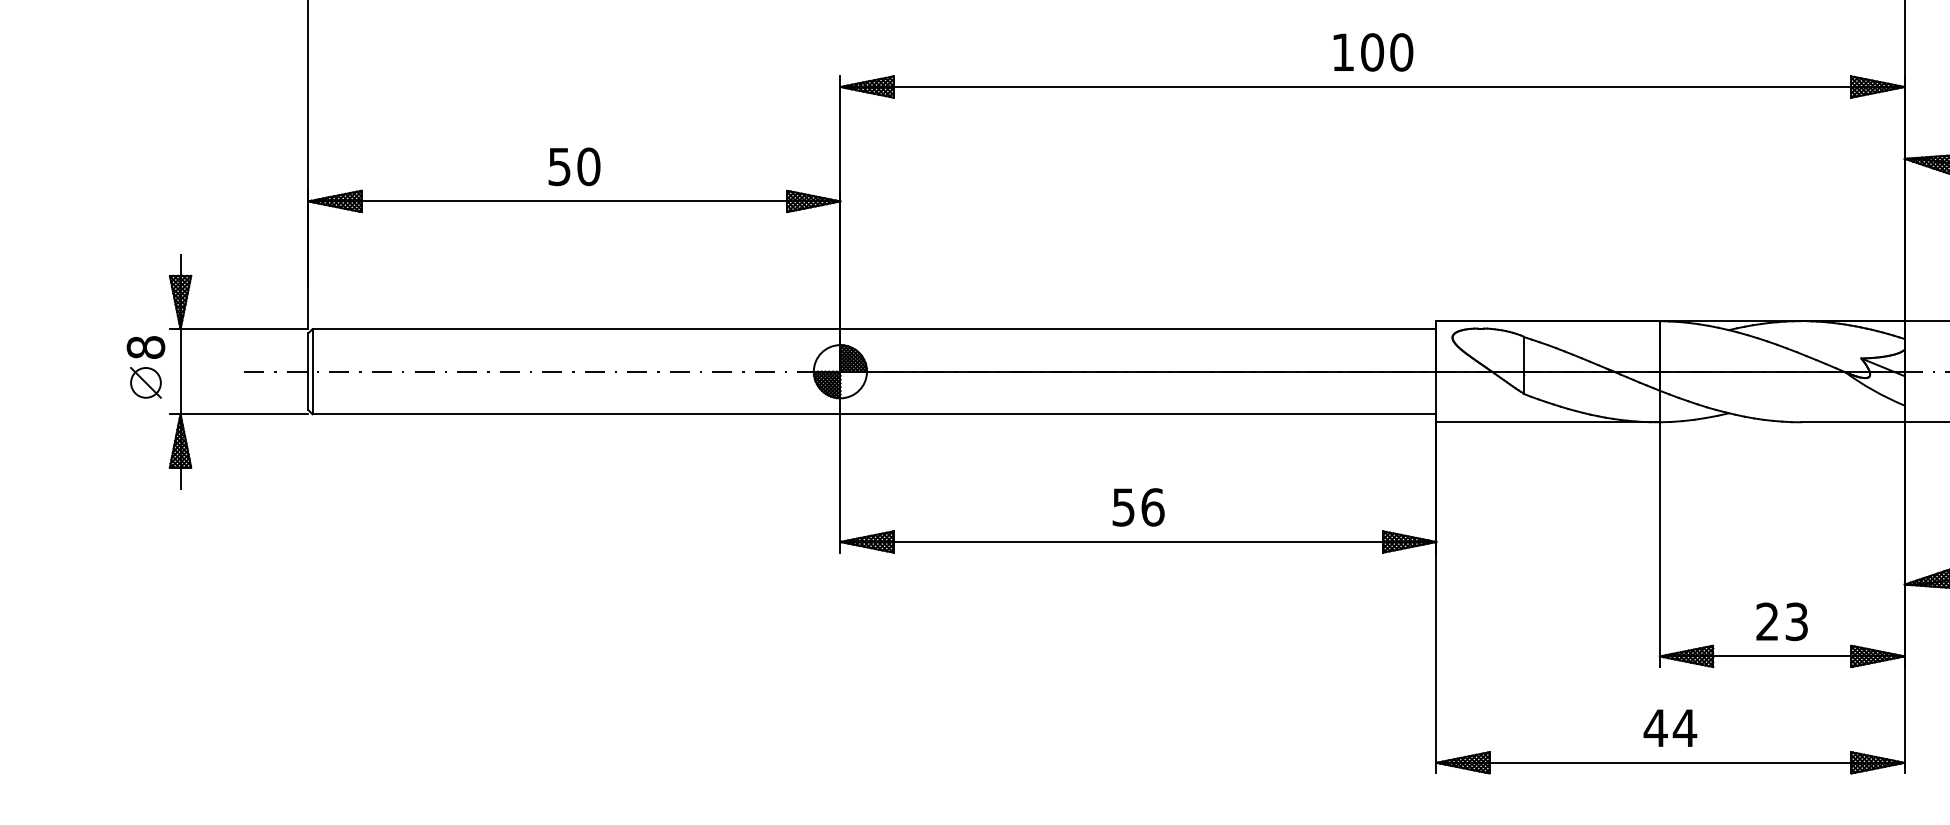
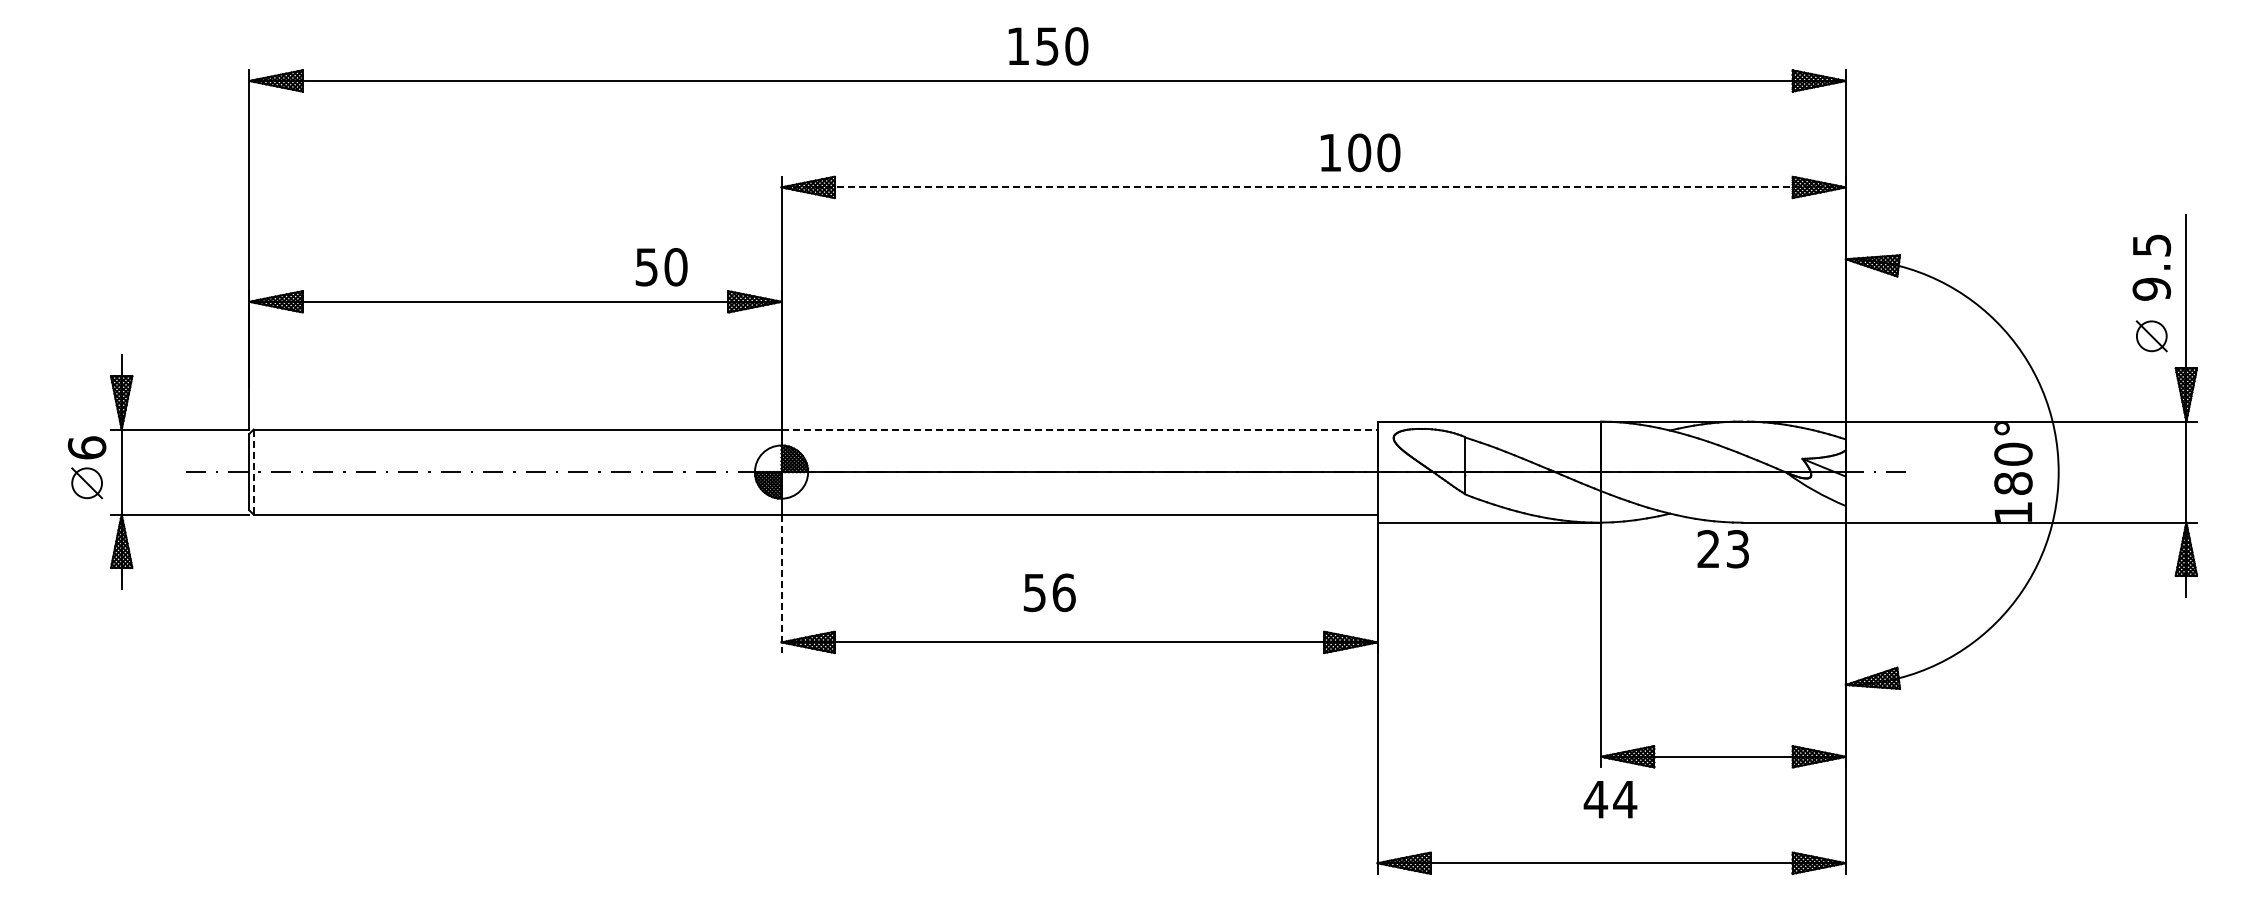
text: (1373, 52) -> (1360, 152), moved
line: (1373, 87) -> (1314, 187), solid -> dashed
text: (574, 167) -> (661, 267), moved
line: (1138, 329) -> (1079, 429), solid -> dashed
text: (145, 347) -> (86, 447), 8 -> 6
line: (312, 372) -> (253, 472), solid -> dashed
line: (840, 484) -> (781, 584), solid -> dashed
text: (1138, 507) -> (1049, 592), moved
text: (1781, 622) -> (1722, 549), moved
text: (1670, 728) -> (1610, 799), moved

